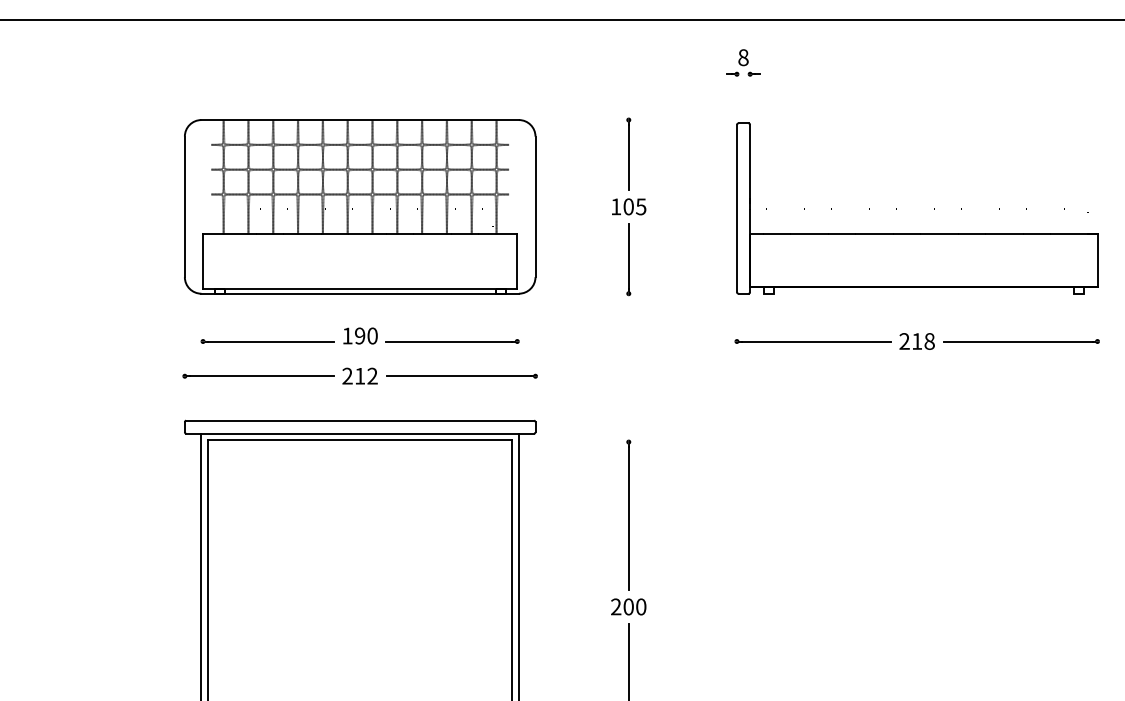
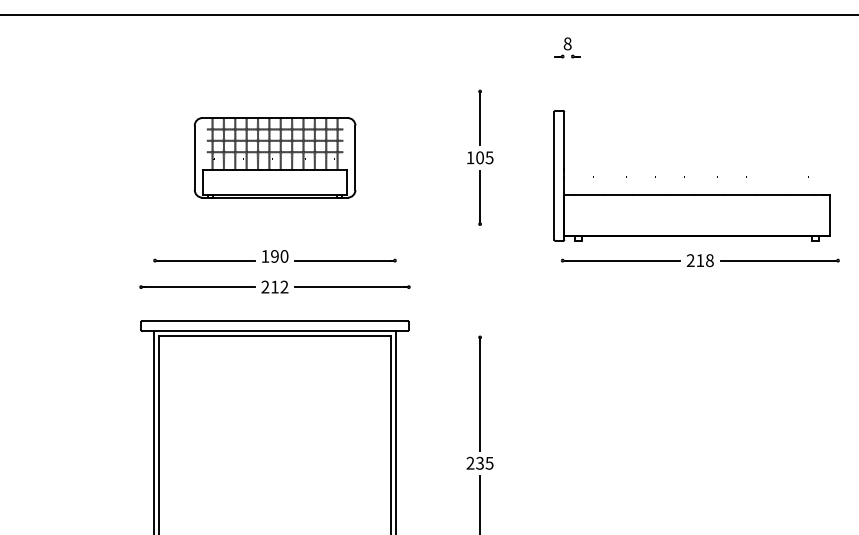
part: (360, 206) -> (275, 157), size x0.6
part: (934, 208) -> (705, 175), moved
text: (634, 606) -> (484, 462), 200 -> 235

